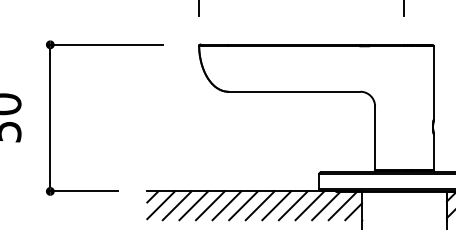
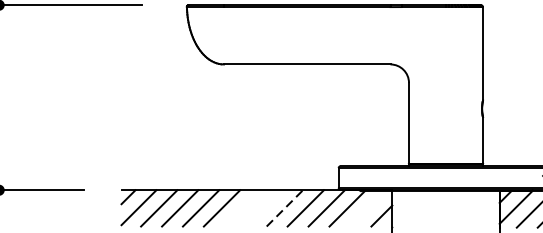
line: (243, 205) -> (242, 207), removed
line: (259, 205) -> (263, 207), removed
line: (277, 205) -> (285, 207), solid -> dashed
line: (342, 205) -> (367, 207), removed

